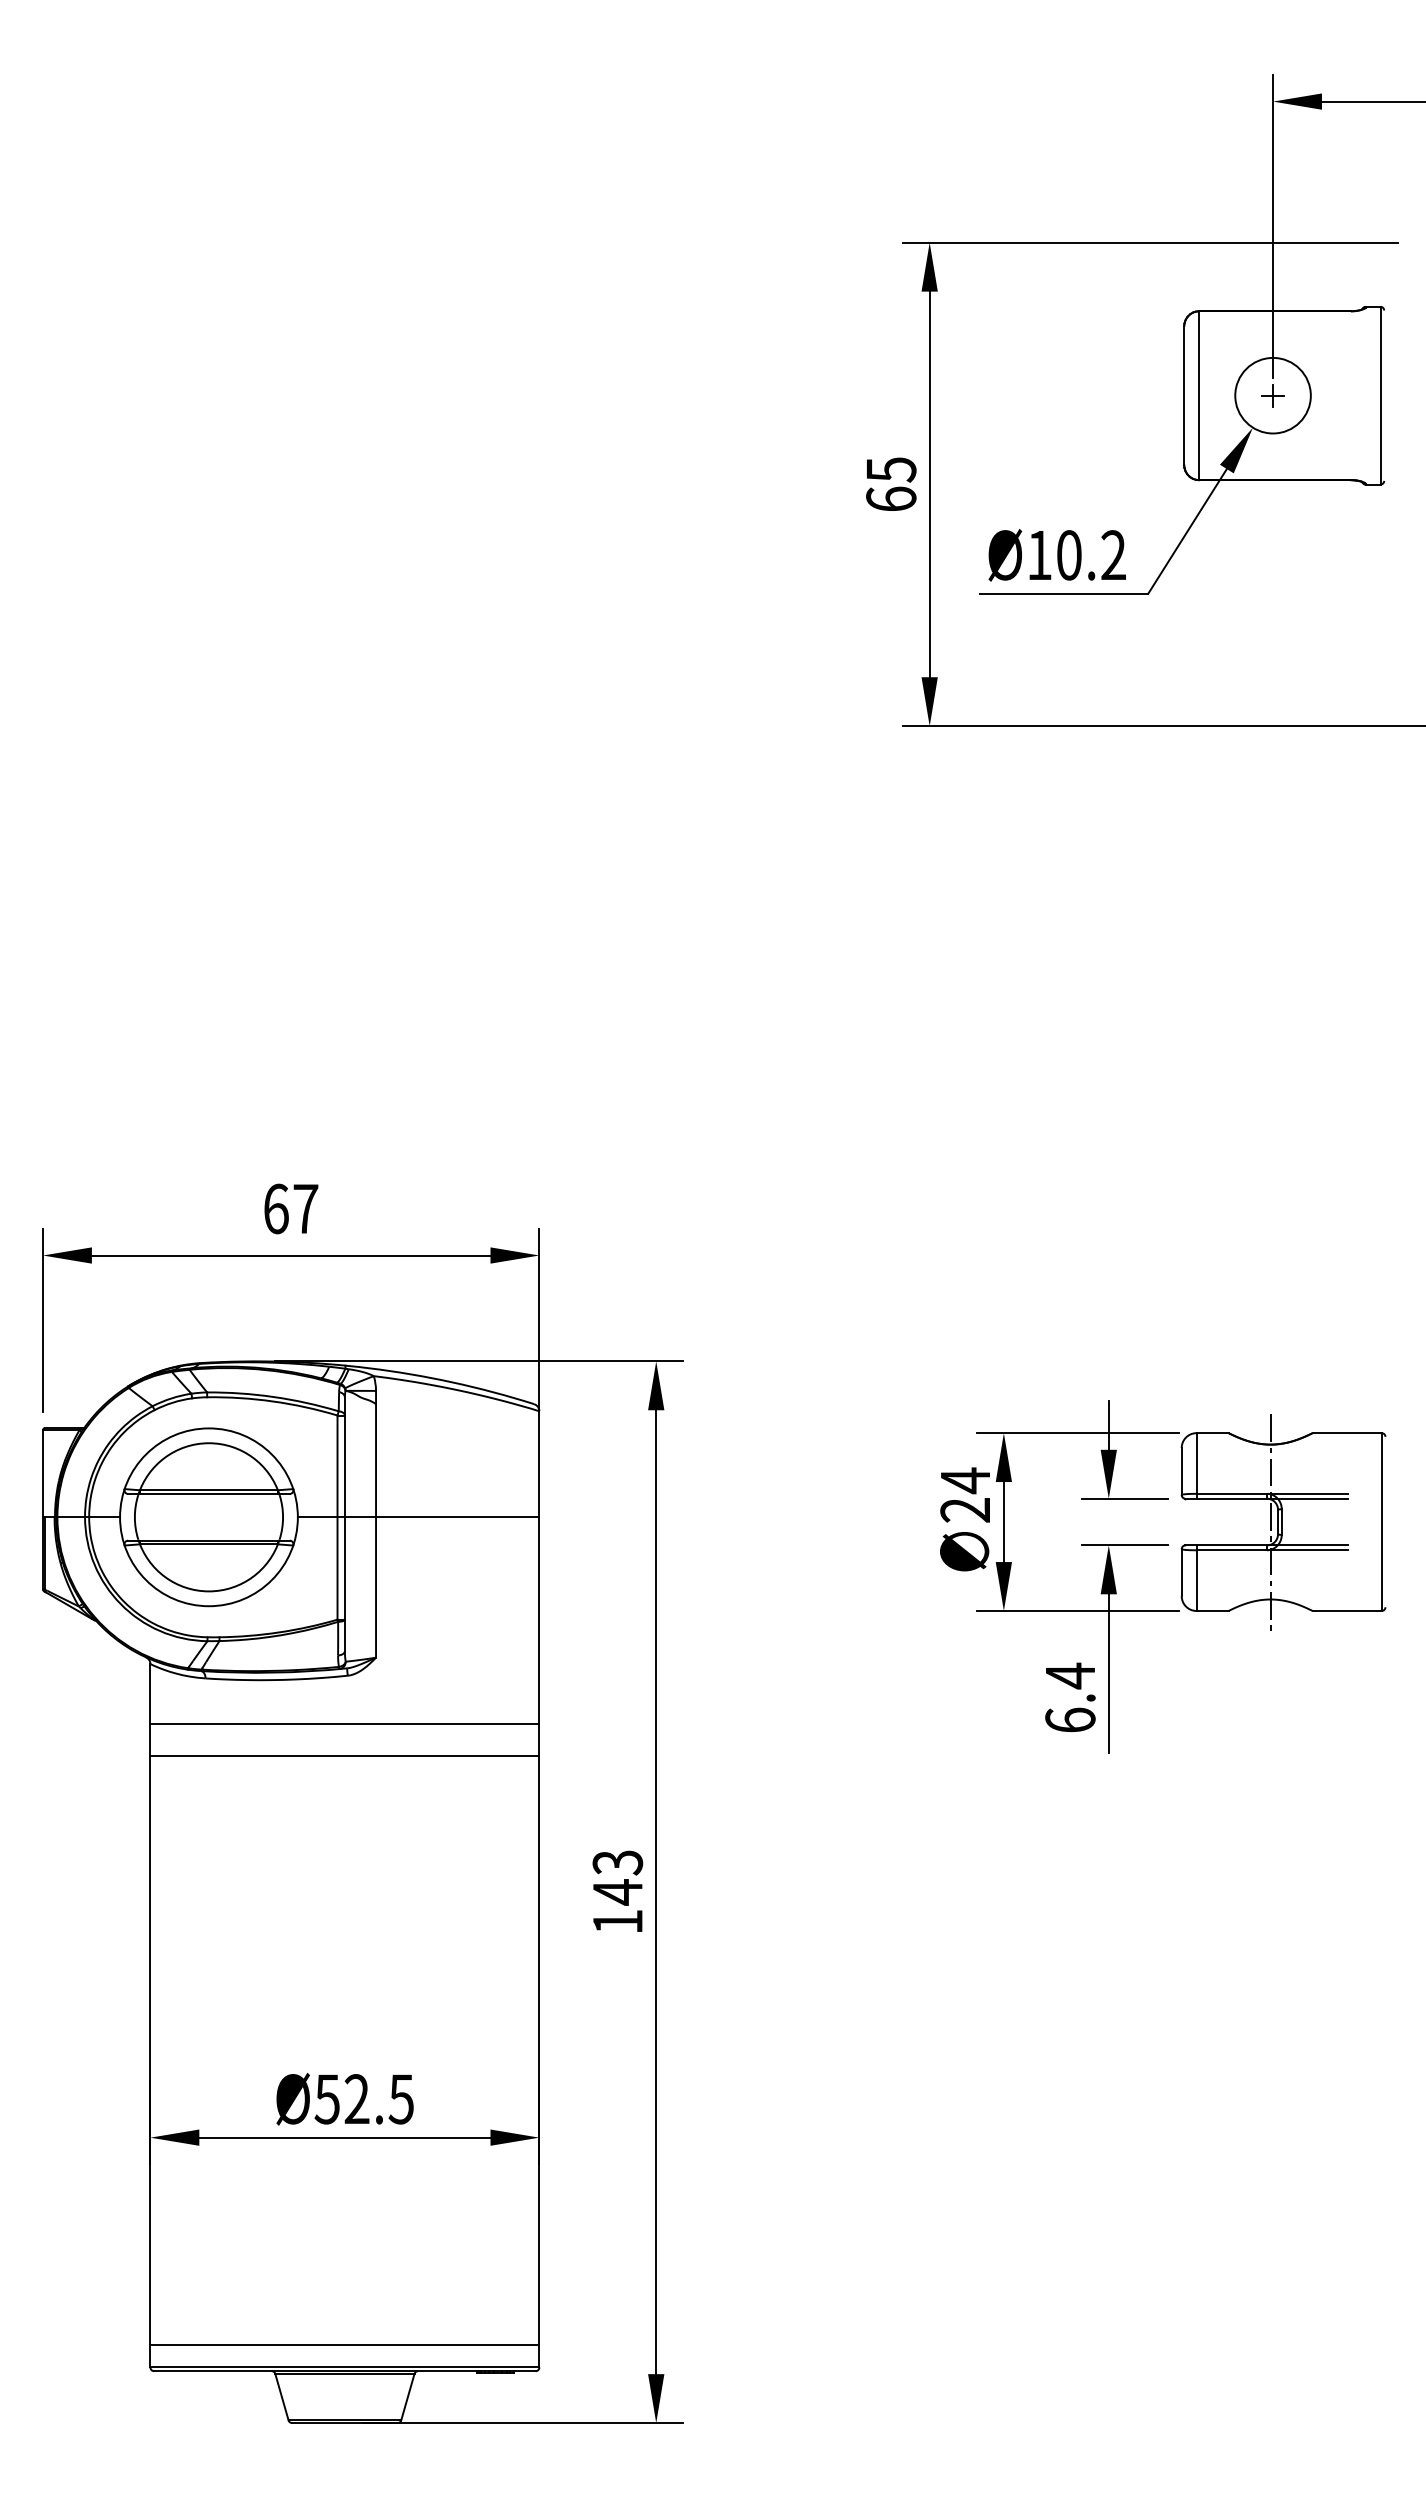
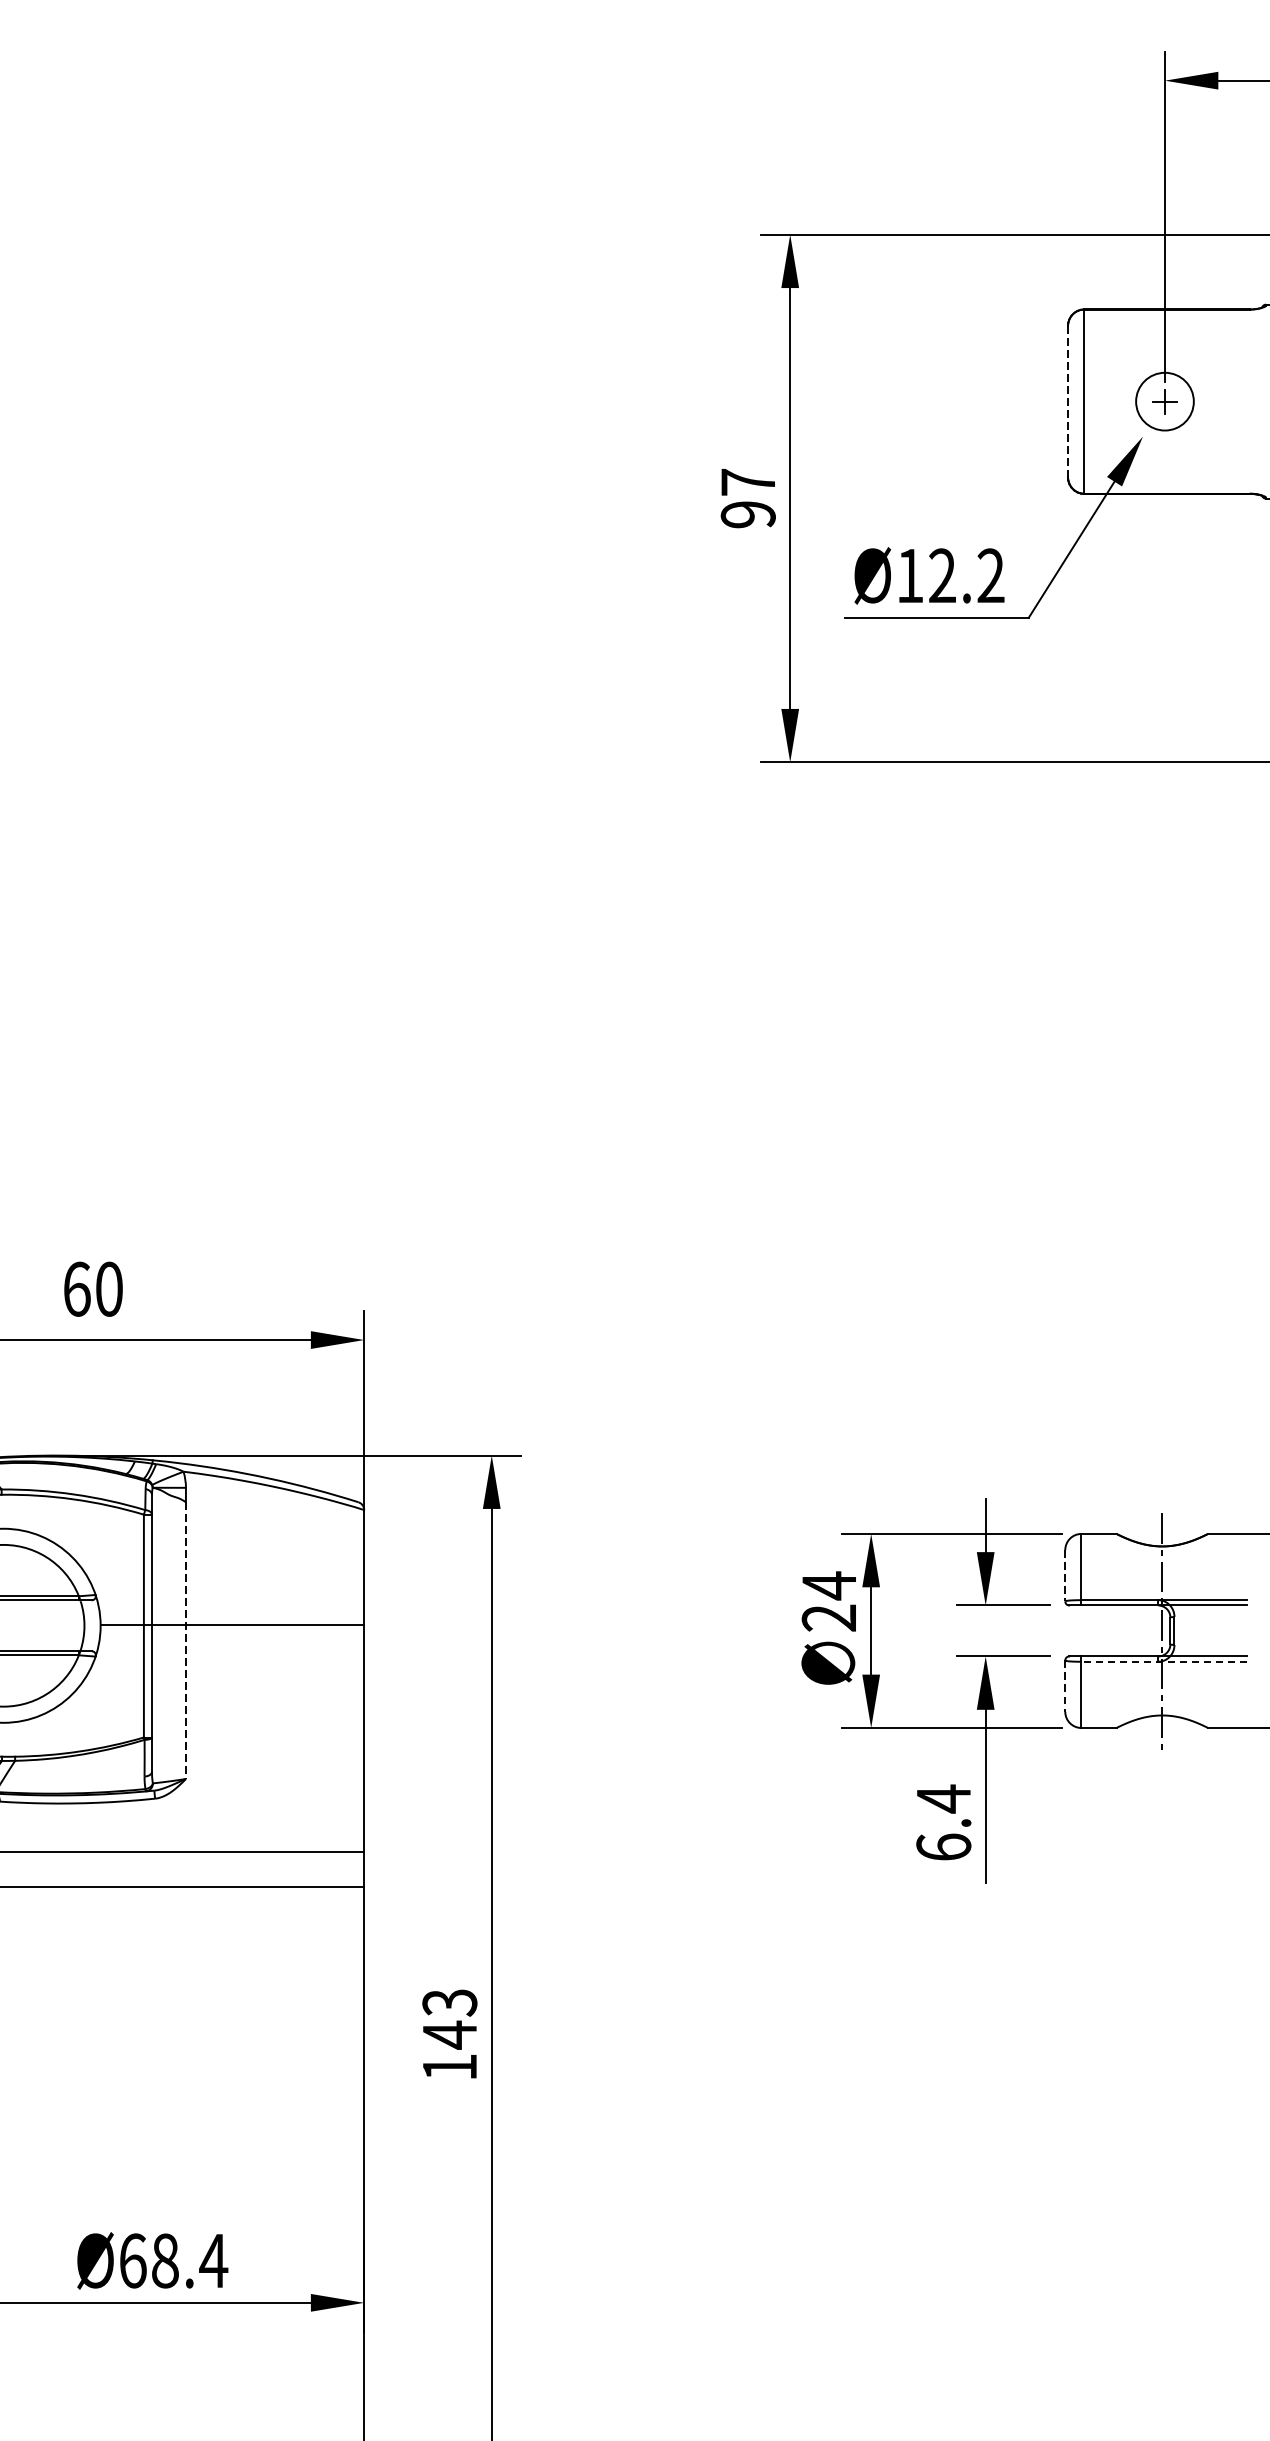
line: (1184, 395) -> (1068, 401), solid -> dashed
circle: (1272, 395) -> (1164, 401), size x0.7
text: (891, 484) -> (748, 498), 65 -> 97
text: (1069, 555) -> (942, 576), Ø10.2 -> Ø12.2
text: (305, 1208) -> (108, 1288), 67 -> 60
line: (1181, 1471) -> (1065, 1575), solid -> dashed
line: (376, 1530) -> (186, 1640), solid -> dashed
line: (1272, 1550) -> (1164, 1662), solid -> dashed
line: (1181, 1572) -> (1065, 1686), solid -> dashed
text: (364, 2099) -> (173, 2261), Ø52.5 -> Ø68.4

